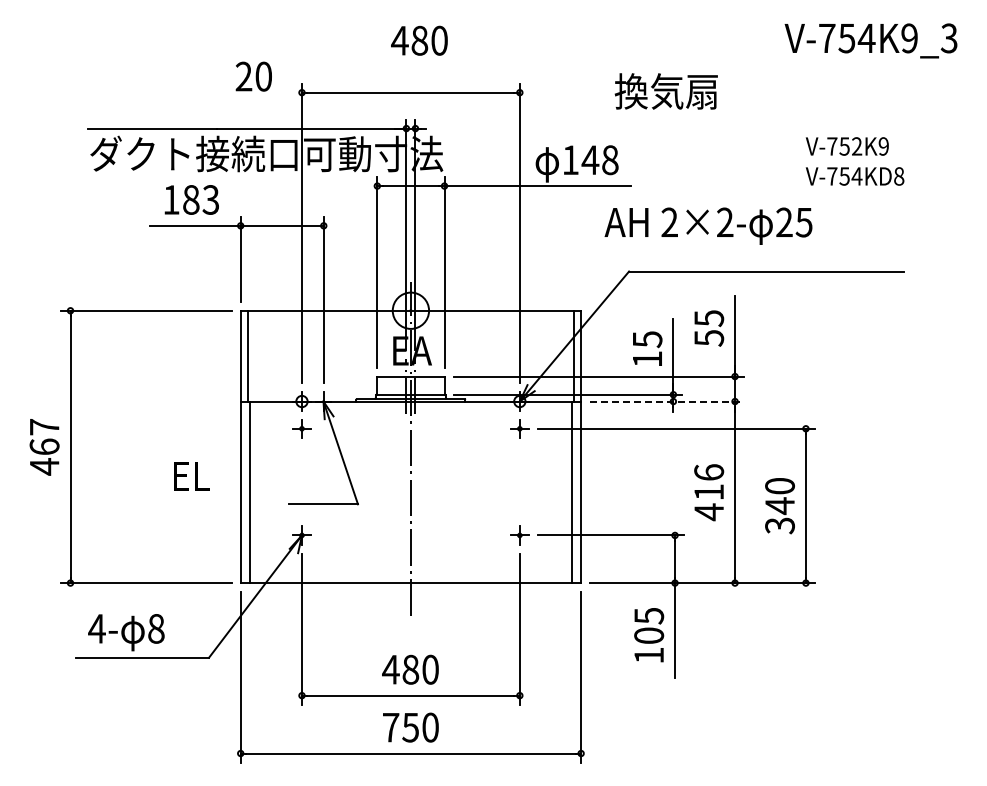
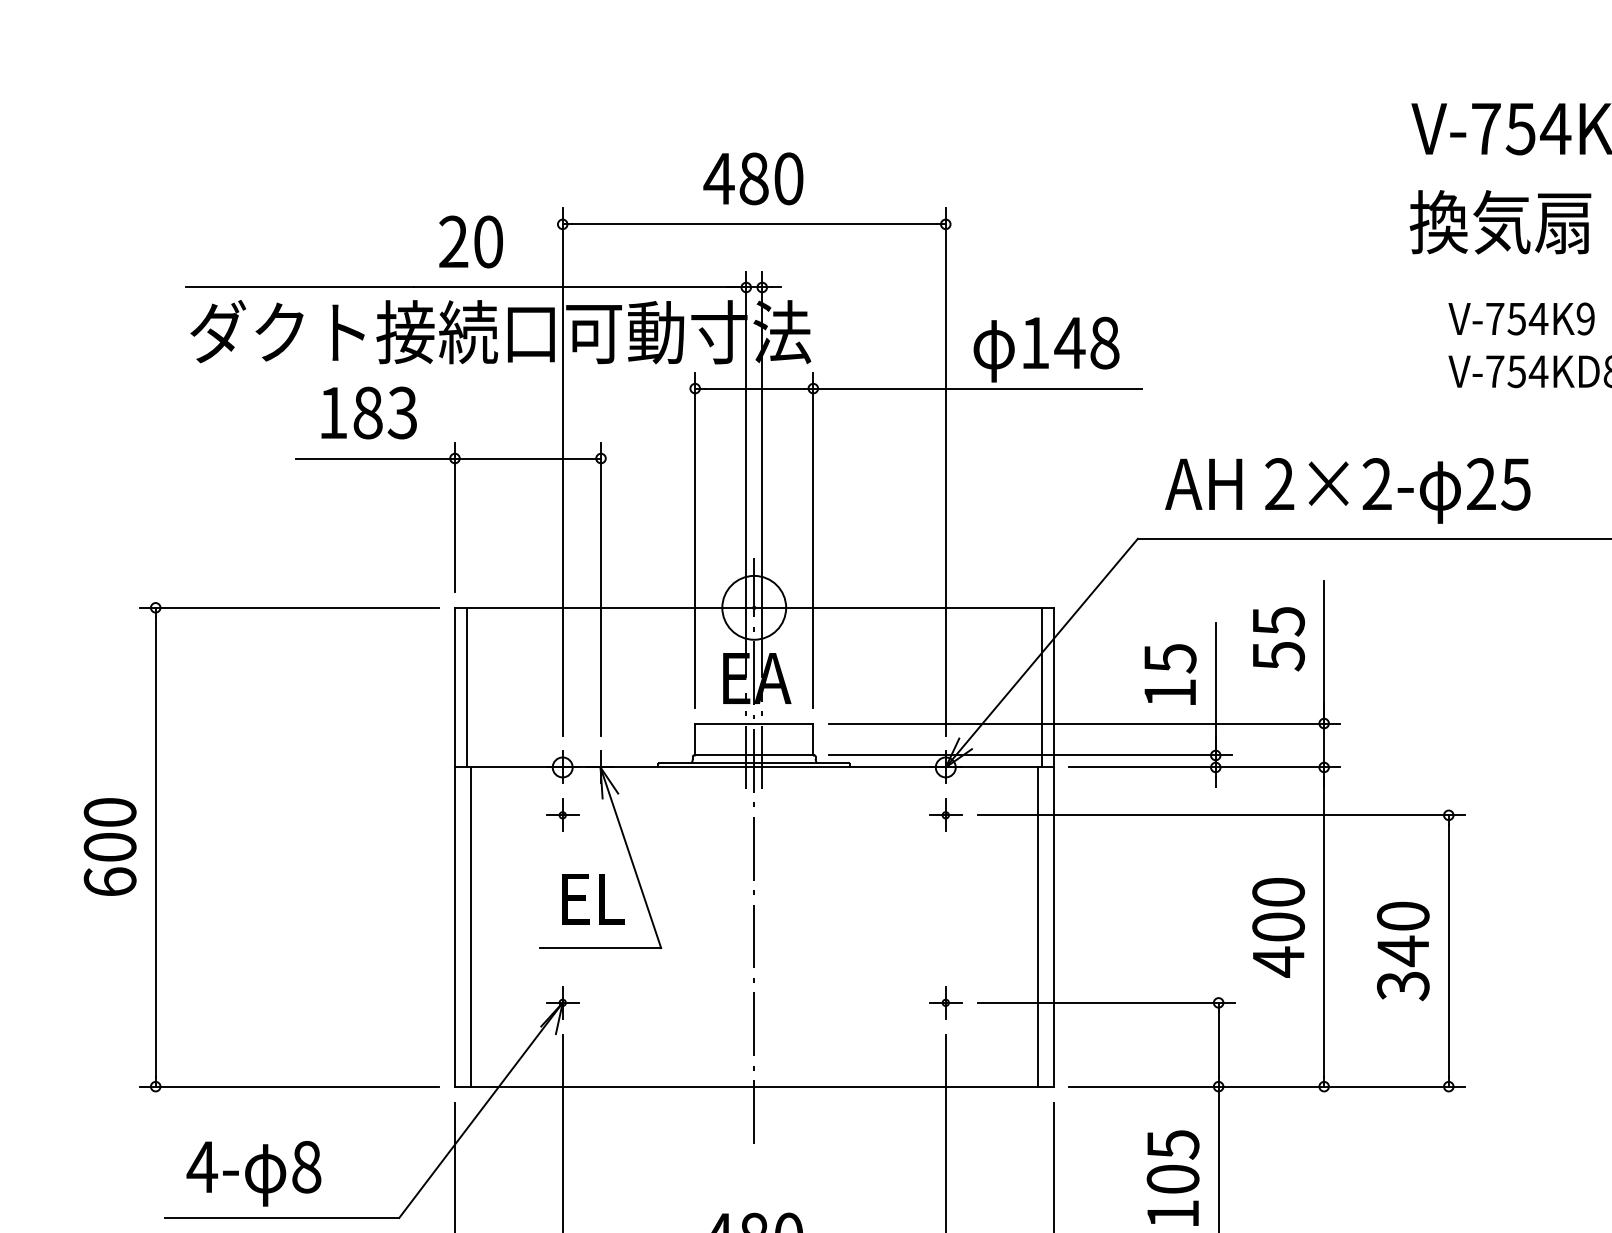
text: (419, 40) -> (753, 178), moved
text: (253, 76) -> (470, 241), moved
text: (665, 91) -> (1499, 222), moved
text: (856, 146) -> (1537, 318), V-752K9 -> V-754K9
text: (708, 225) -> (1347, 489), moved
line: (667, 401) -> (1205, 767), dashed -> solid
text: (44, 447) -> (109, 848), 467 -> 600
text: (191, 476) -> (593, 899), moved
text: (709, 482) -> (1279, 909), 416 -> 400

